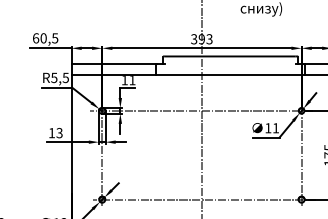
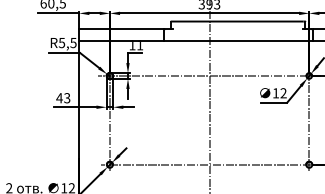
text: (275, 128) -> (283, 93), 11 -> 12
text: (51, 133) -> (59, 98), 13 -> 43

